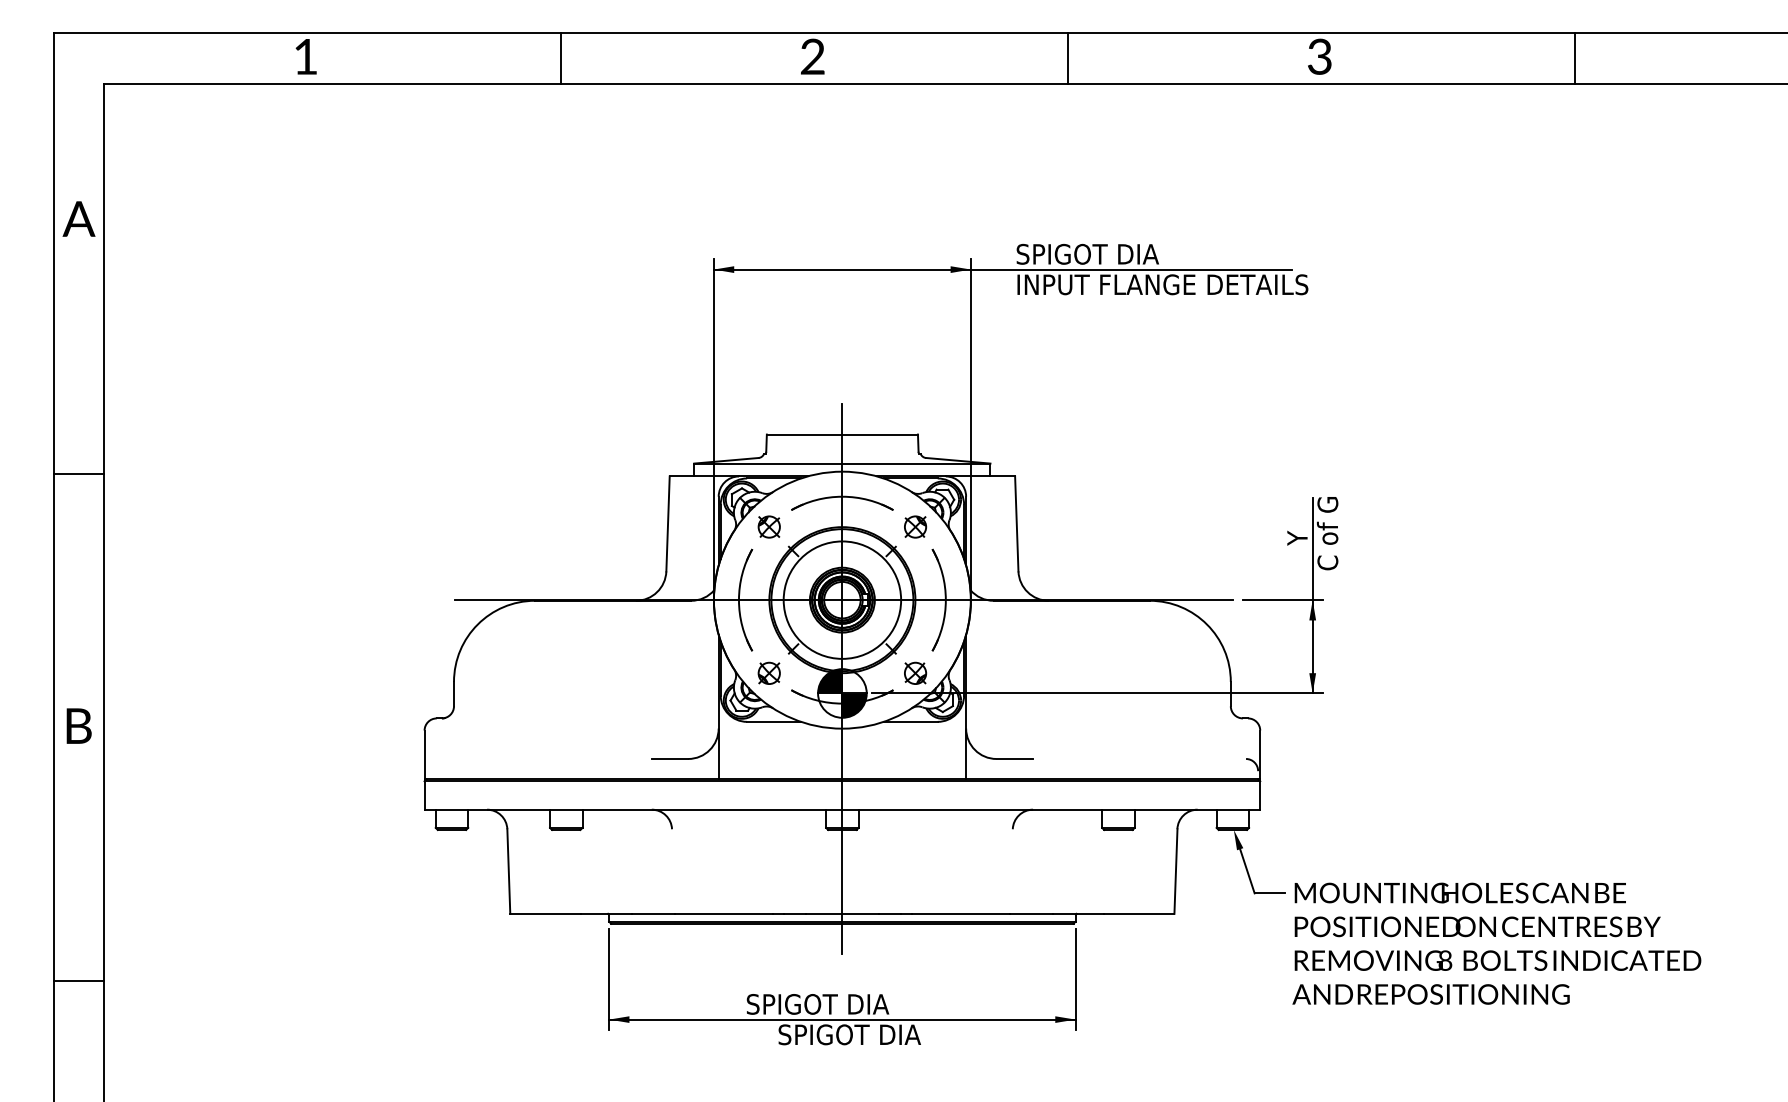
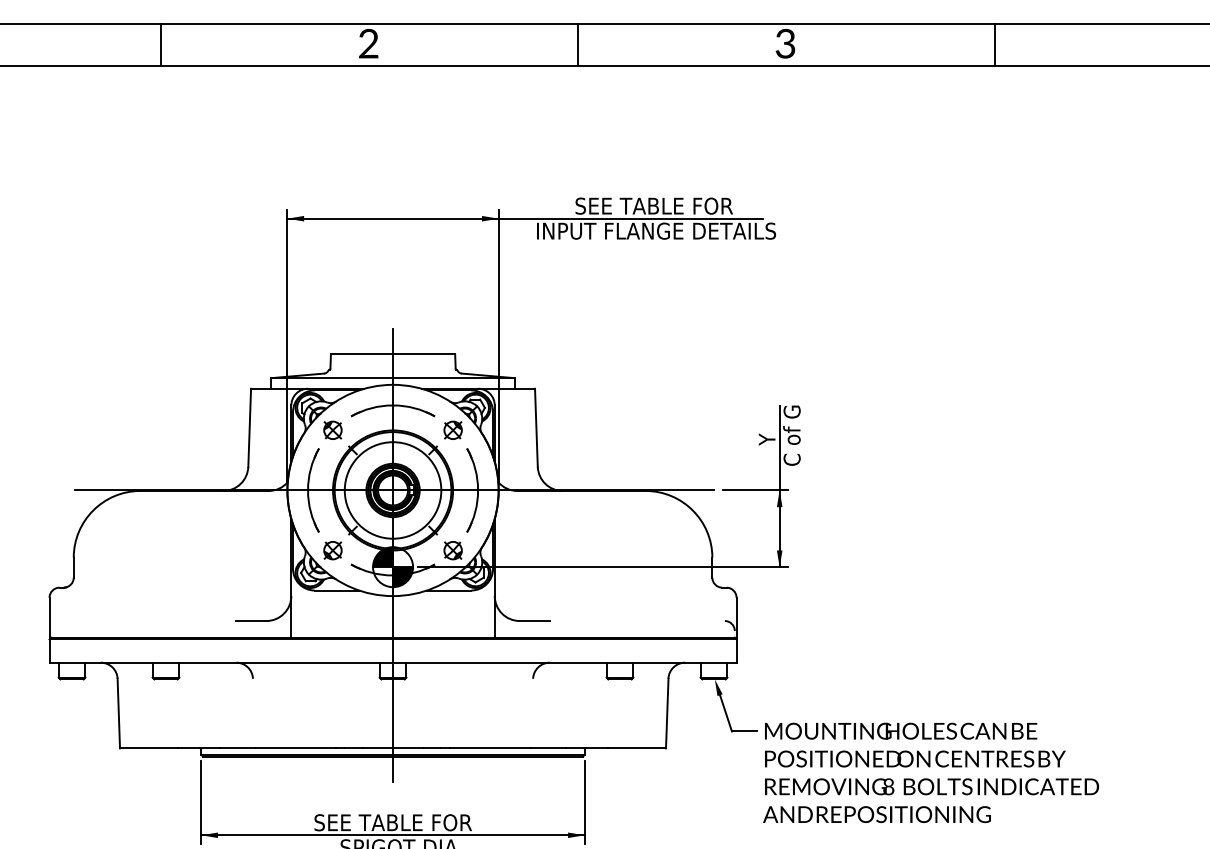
text: (1135, 253) -> (634, 205), SPIGOT DIA -> SEE TABLE FOR
text: (852, 1004) -> (401, 822), SPIGOT DIA -> SEE TABLE FOR

